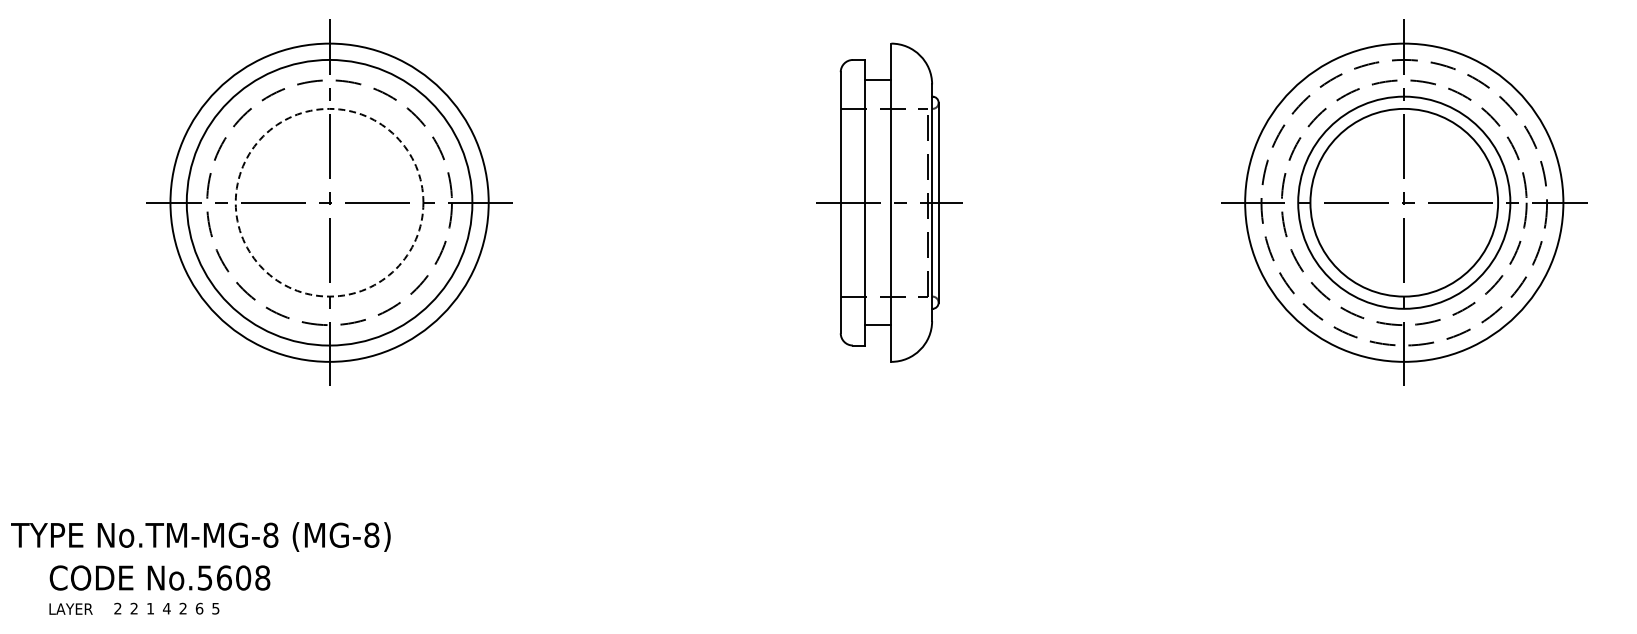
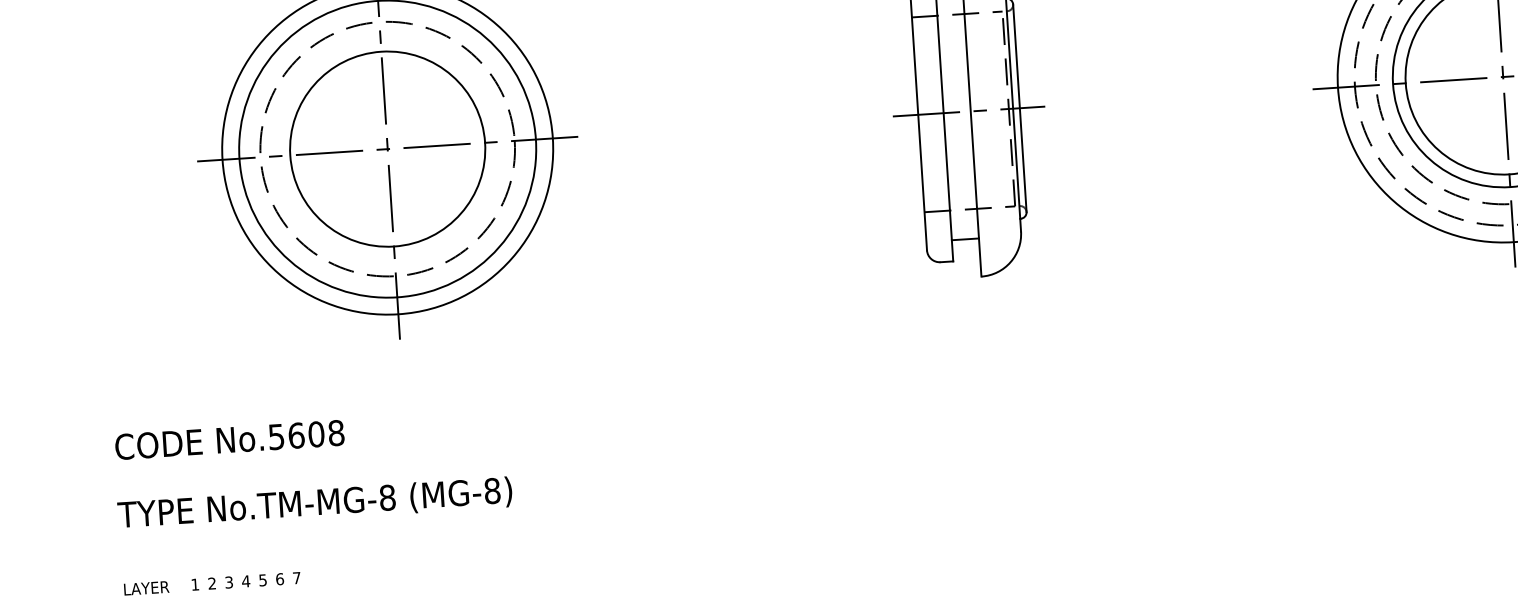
circle: (329, 202) -> (387, 148), dashed -> solid
text: (200, 536) -> (314, 503), moved
text: (159, 577) -> (229, 439), moved
text: (117, 608) -> (194, 584), 2 -> 1
text: (150, 608) -> (229, 582), 1 -> 3
text: (182, 608) -> (262, 580), 2 -> 5
text: (215, 608) -> (296, 577), 5 -> 7

